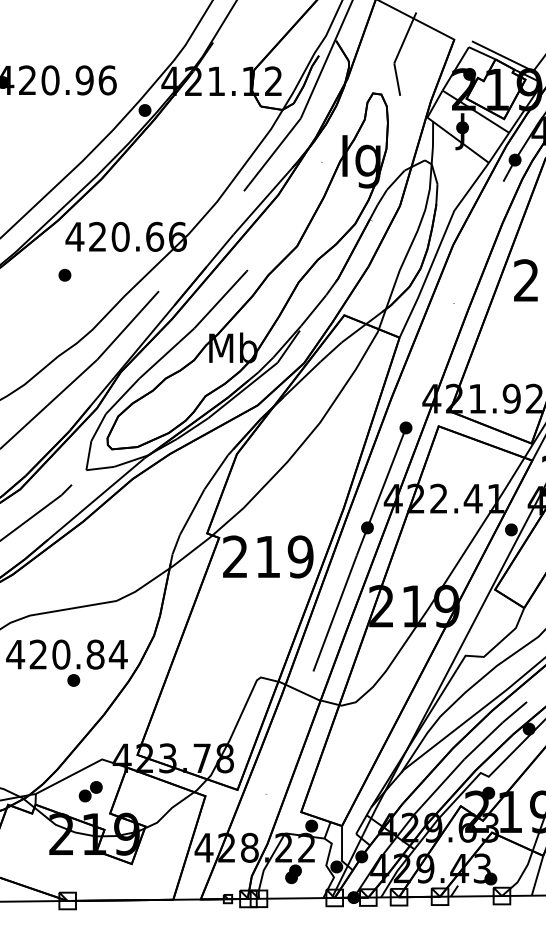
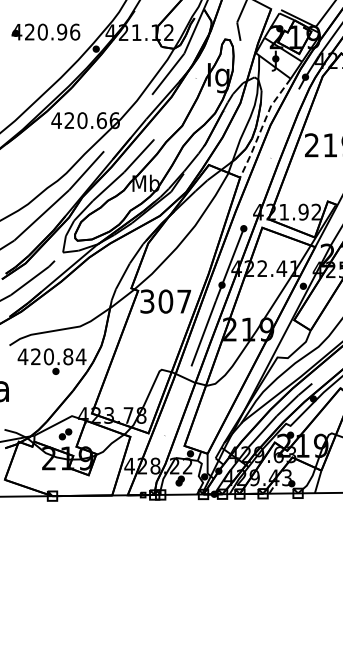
line: (439, 247) -> (262, 126), solid -> dashed
part: (64, 273) -> (50, 141), removed
text: (267, 556) -> (165, 301), 219 -> 307

